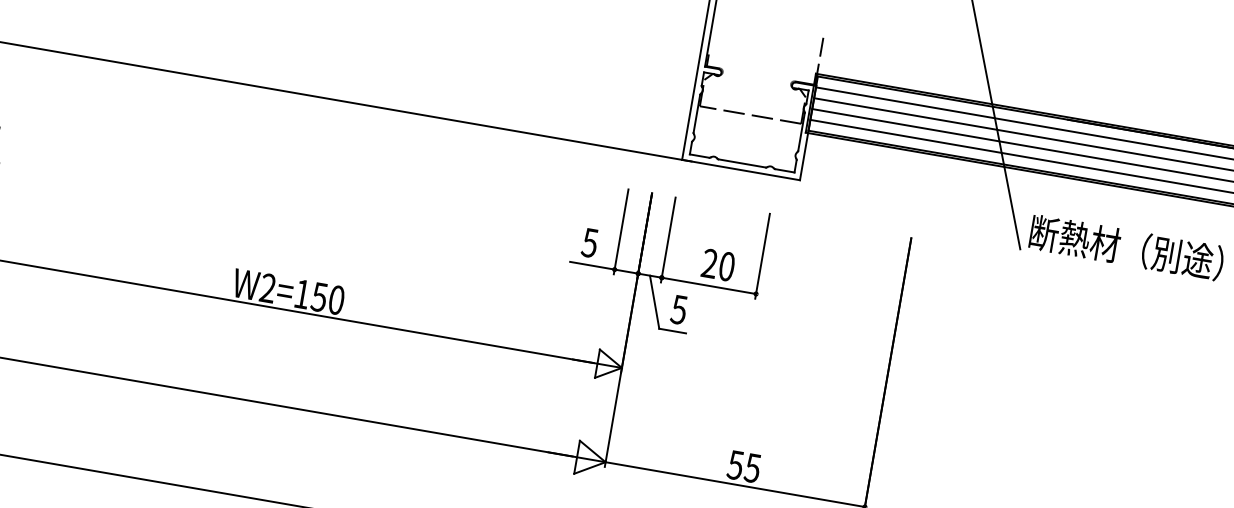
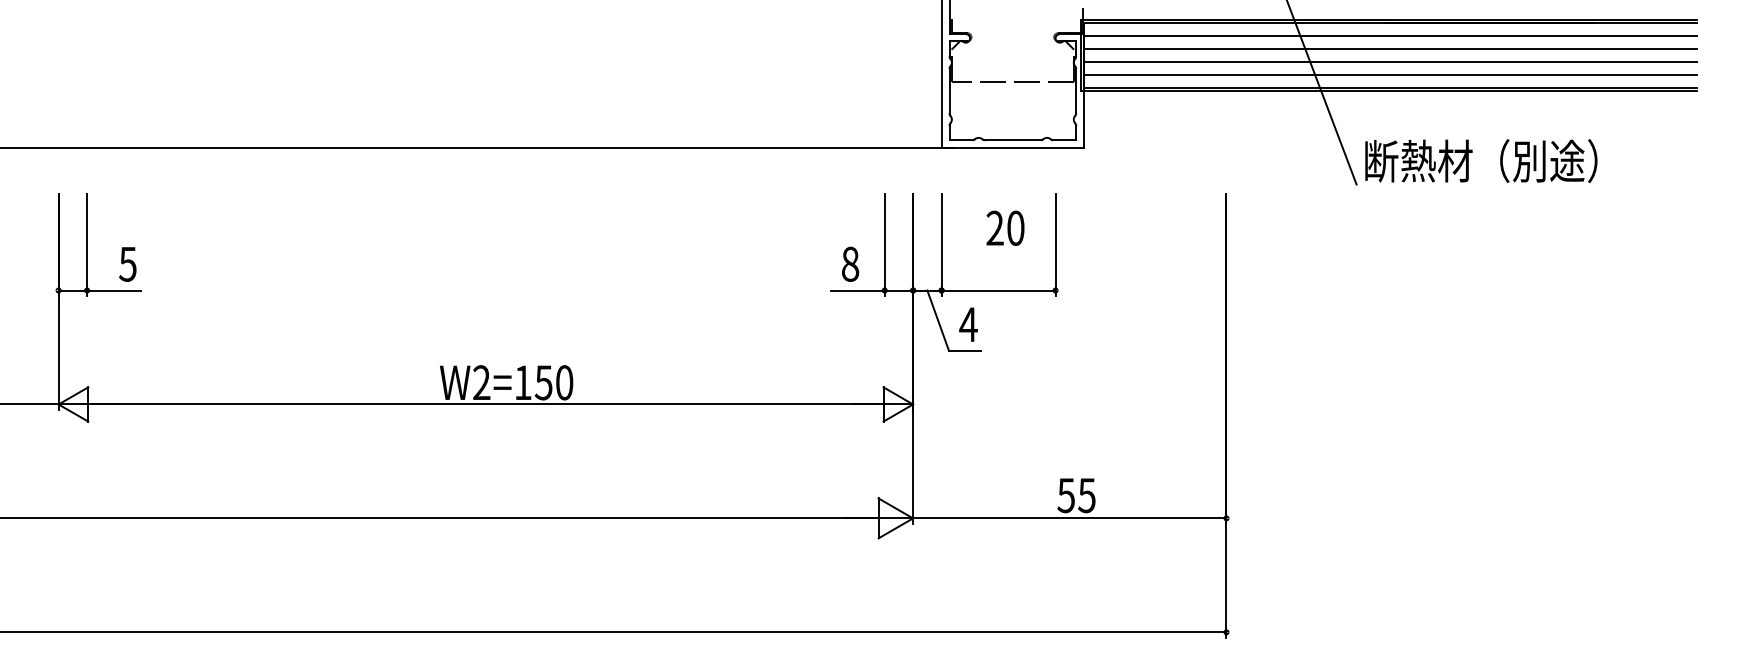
text: (590, 242) -> (850, 263), 5 -> 8
text: (718, 264) -> (1005, 227), moved
text: (679, 309) -> (968, 324), 5 -> 4

